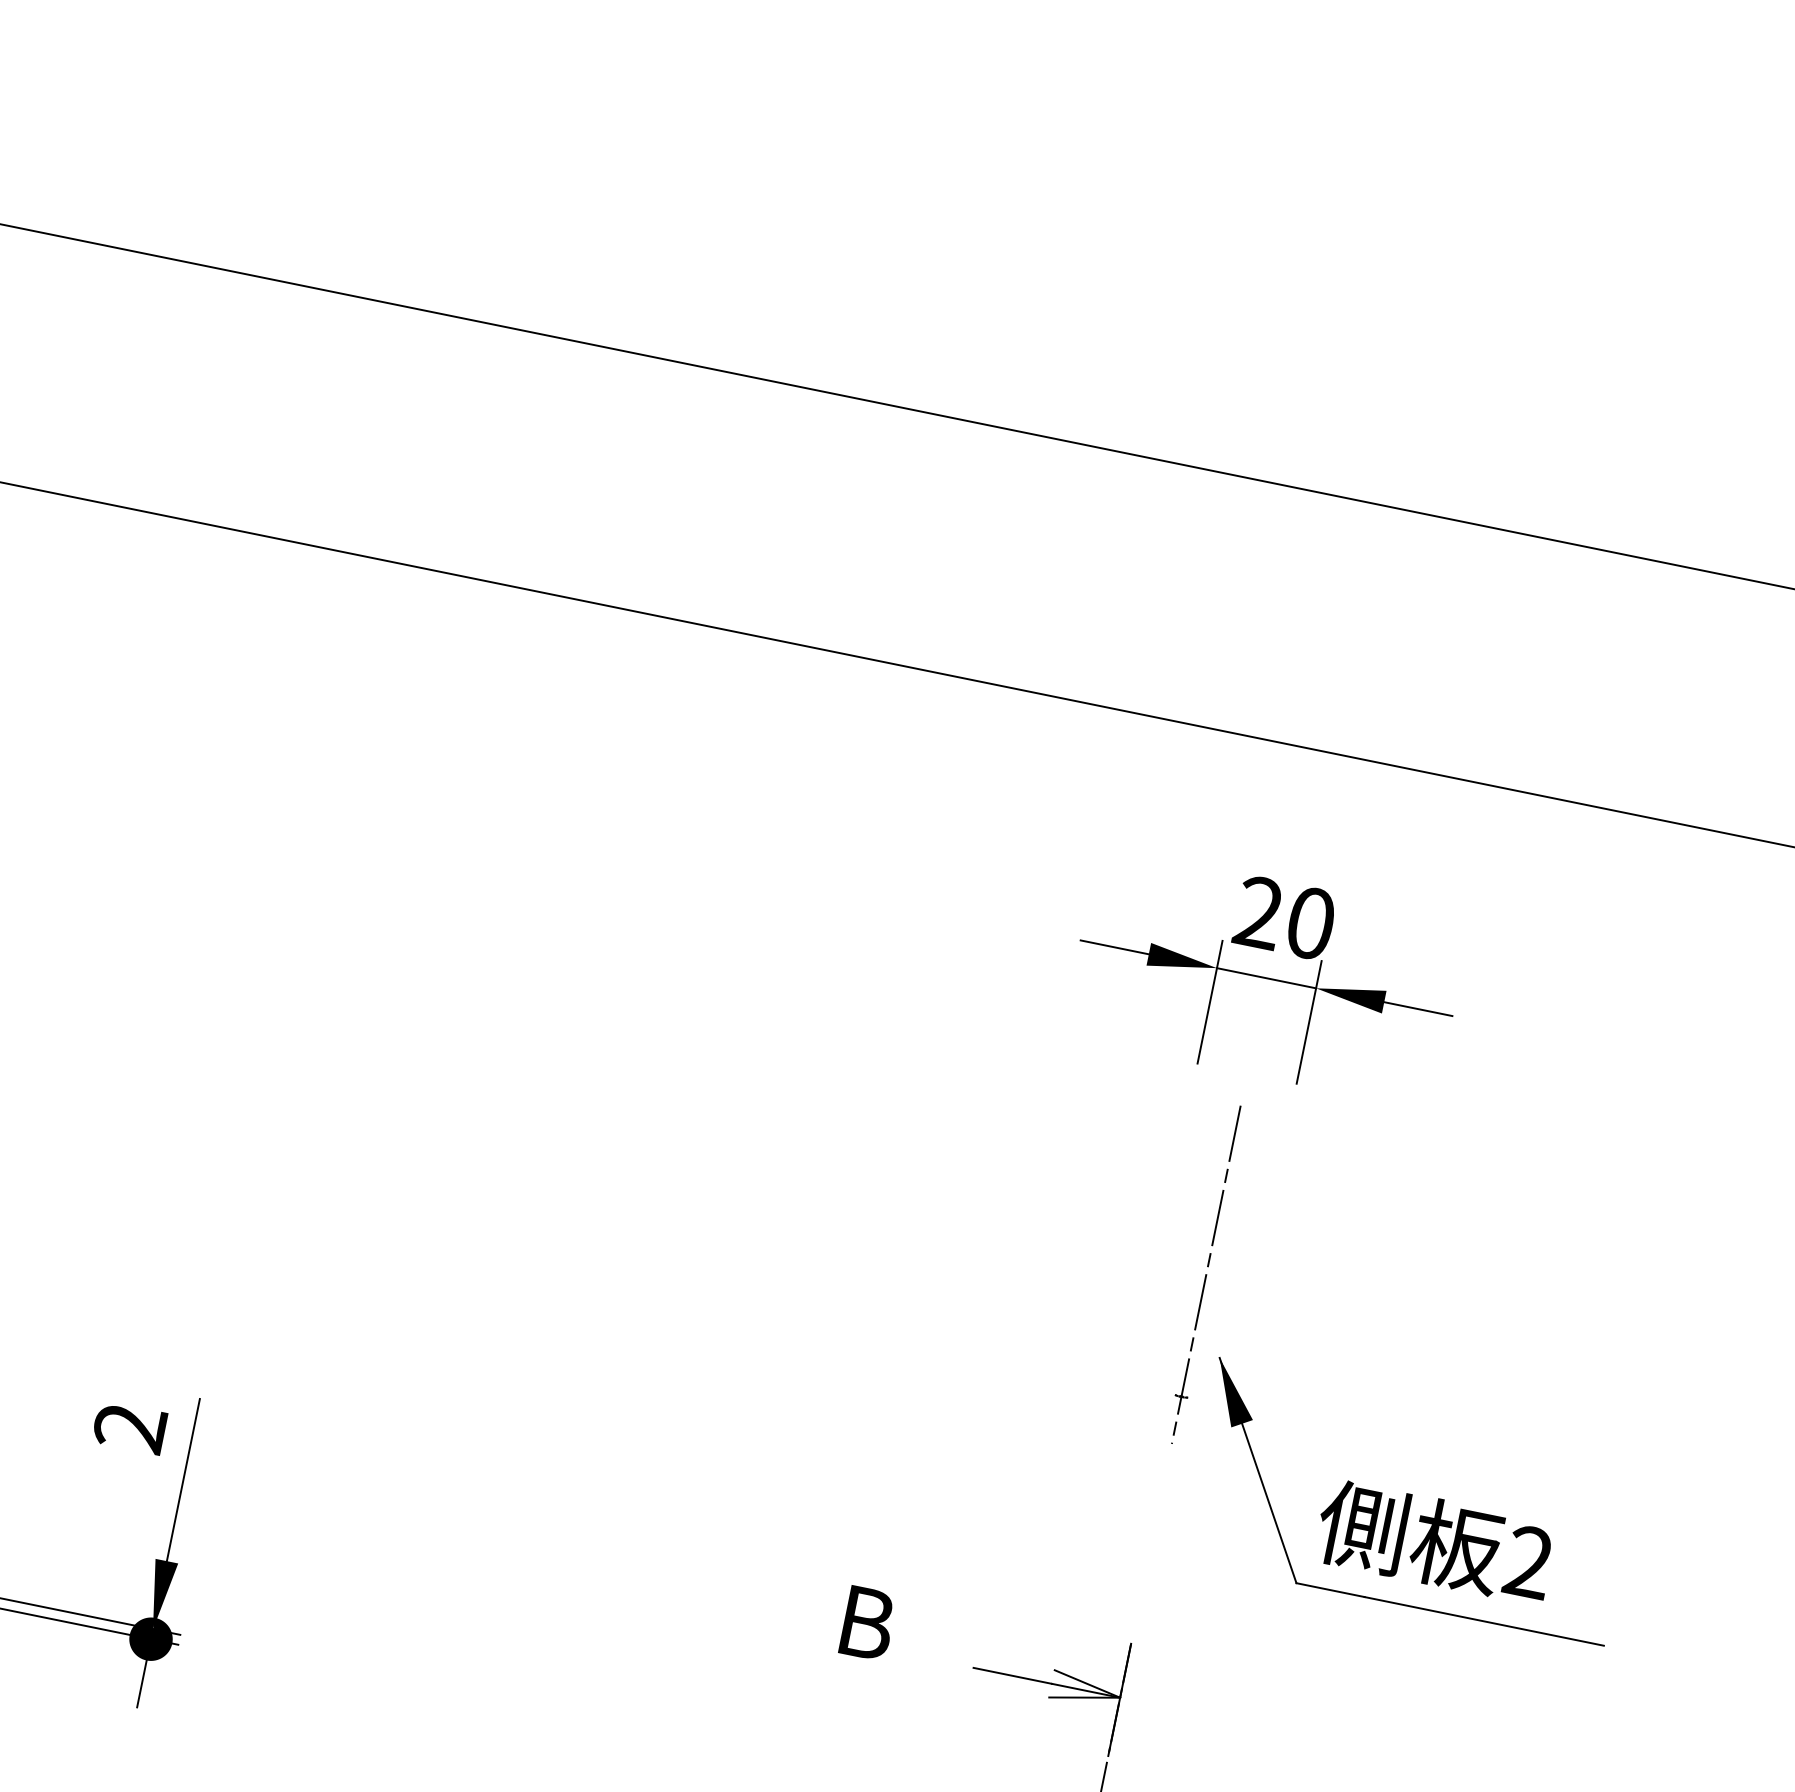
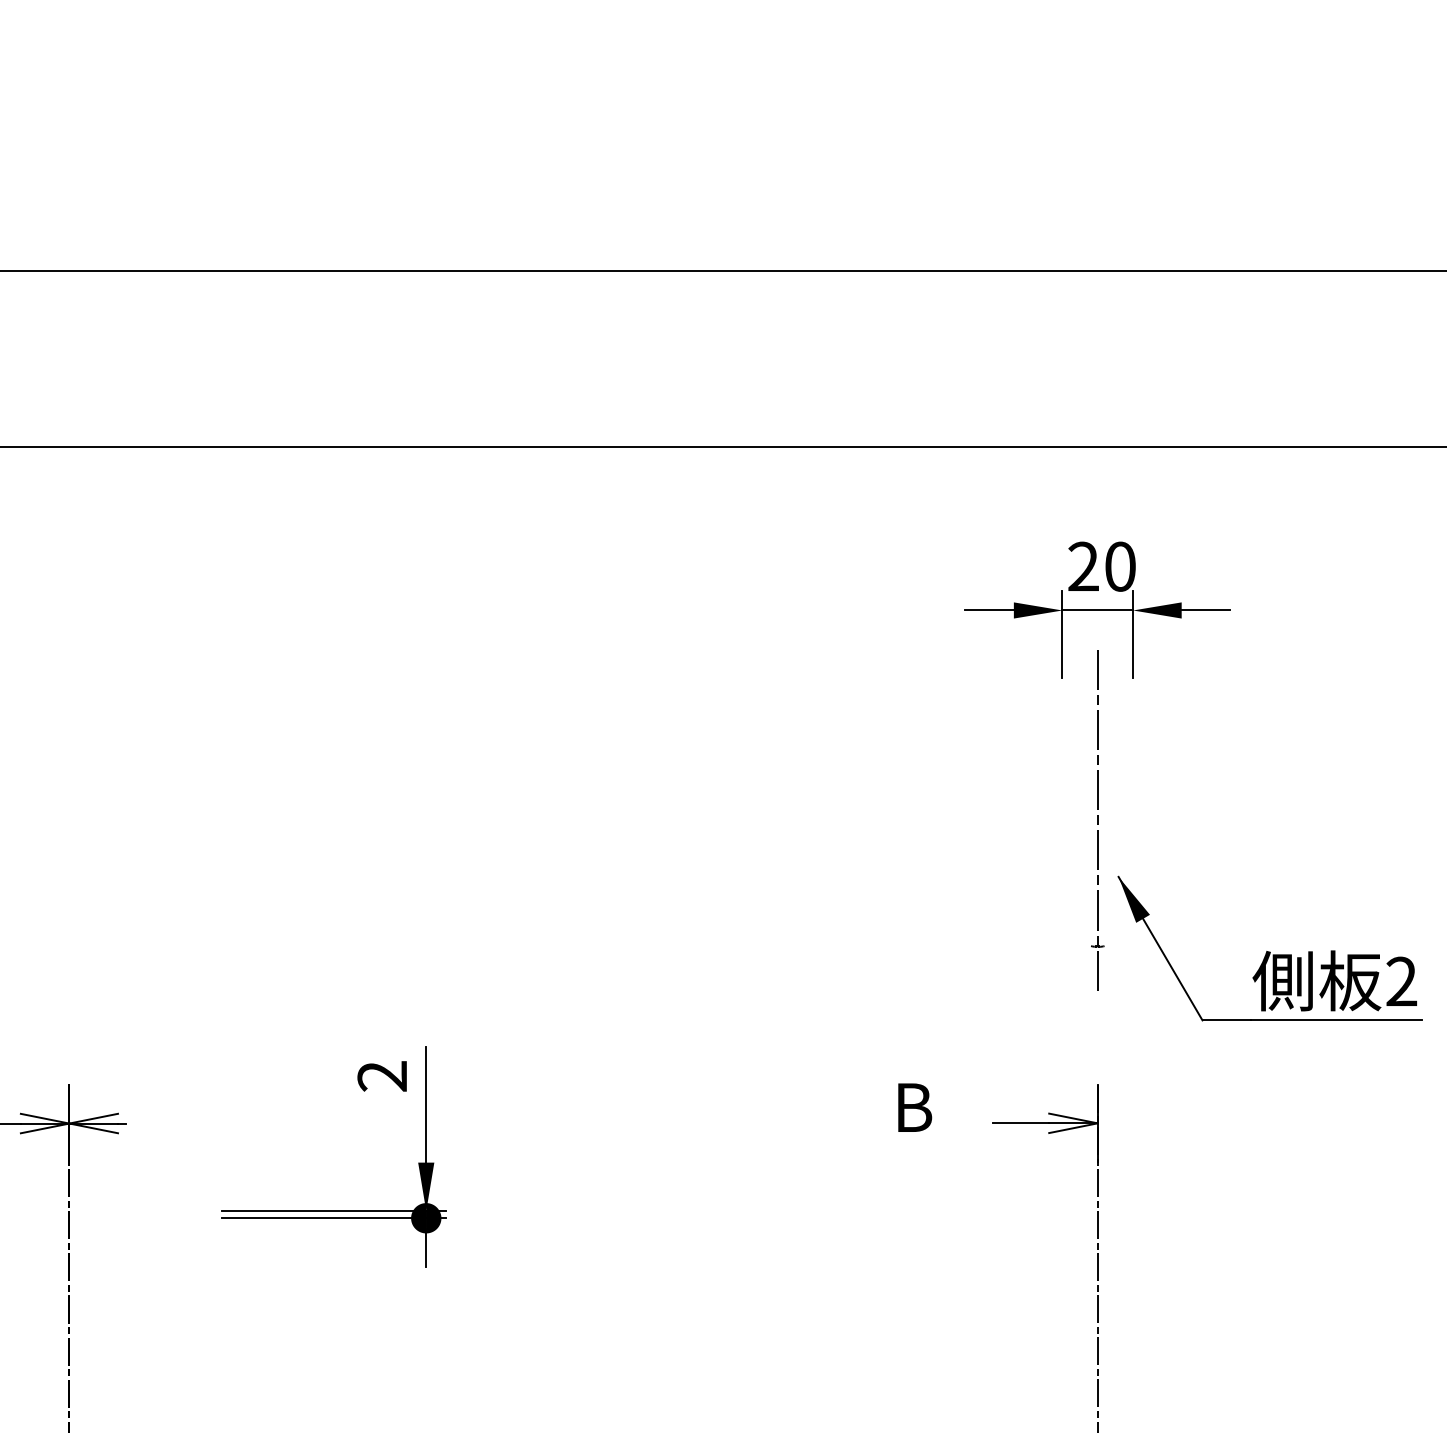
part: (1206, 1272) -> (1097, 820), size x1.43
text: (1434, 1541) -> (1334, 980), moved

